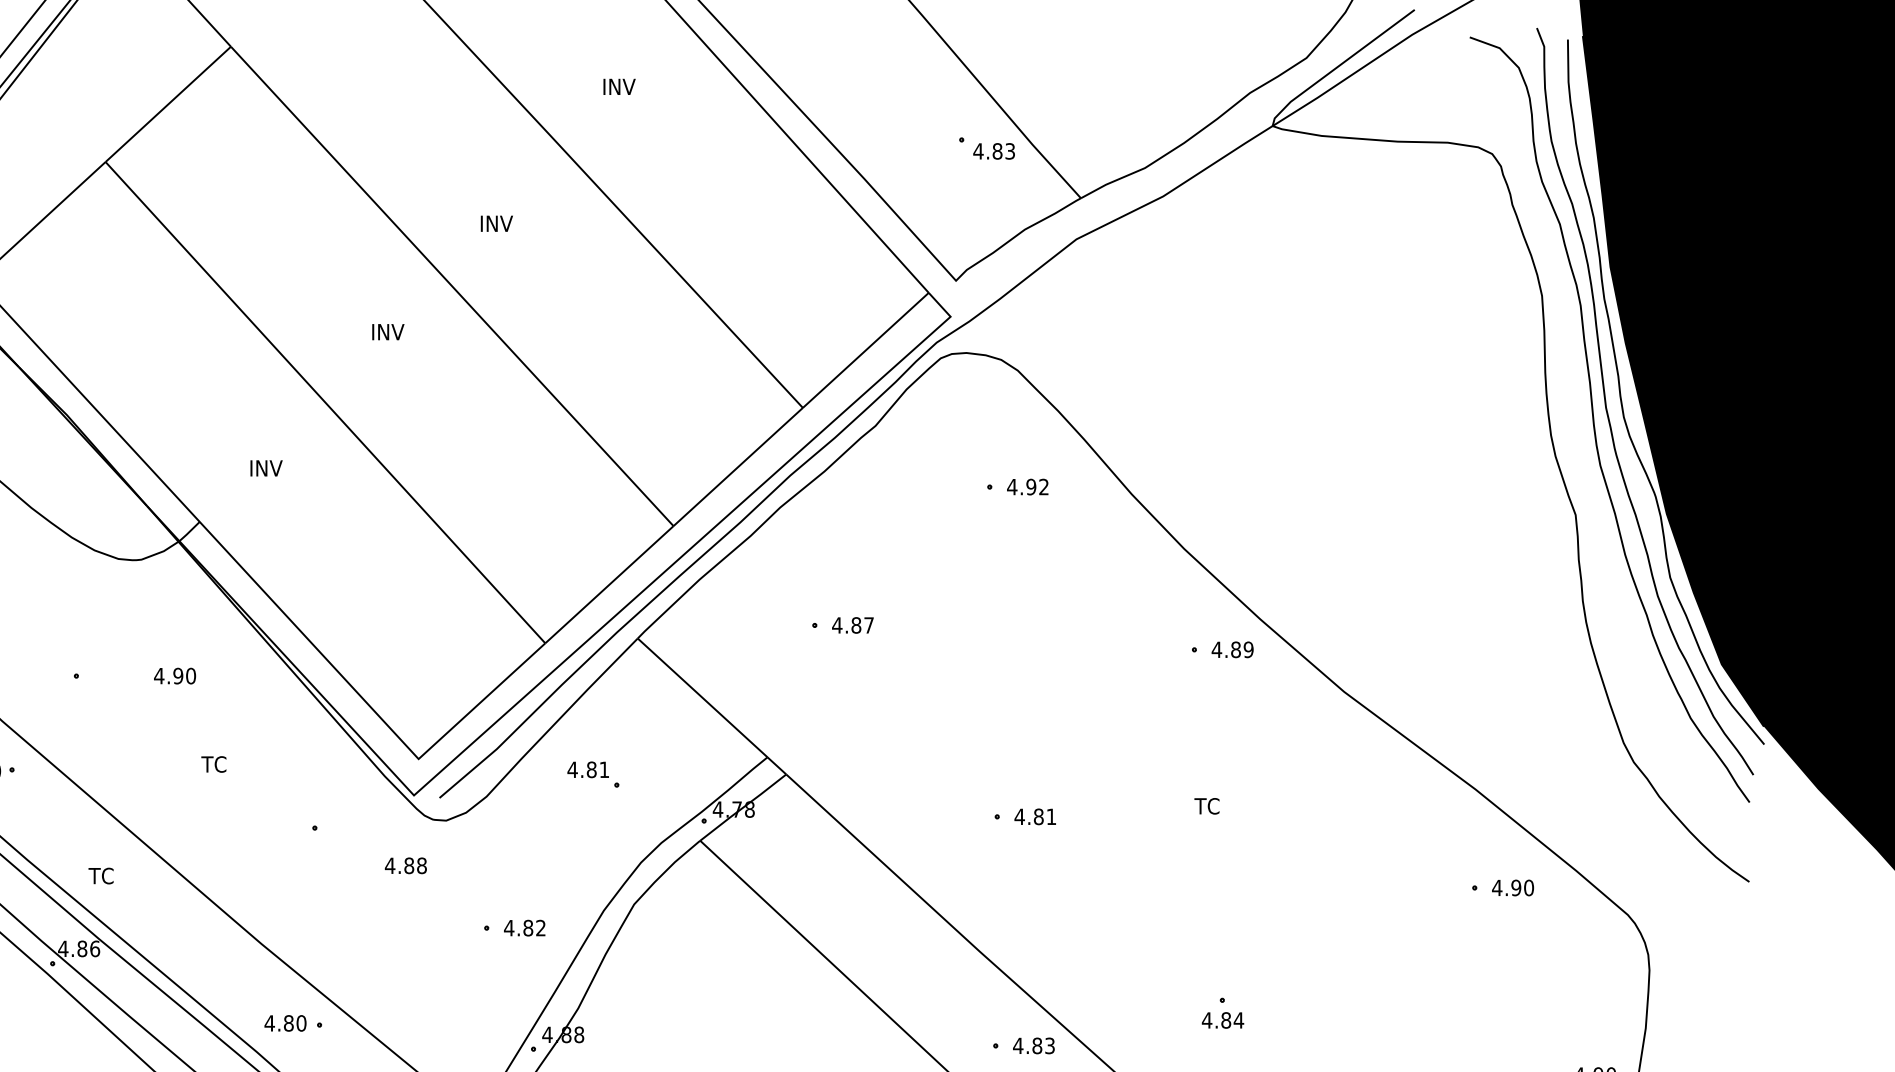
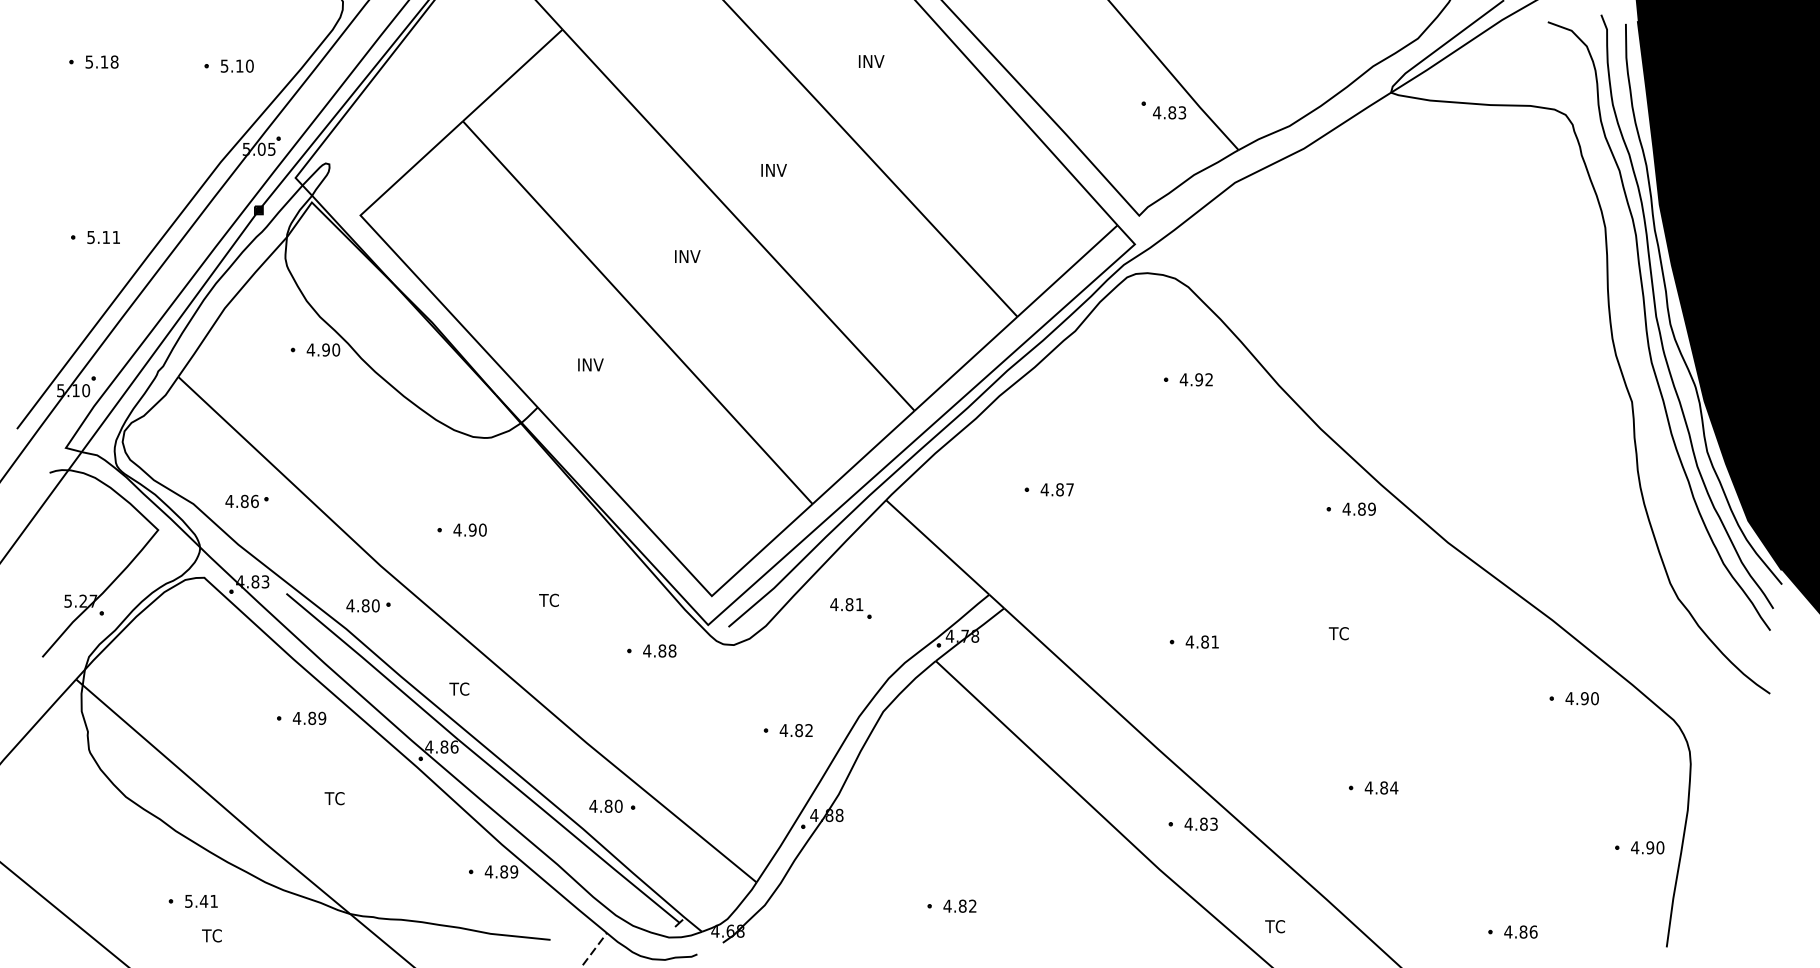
text: (174, 675) -> (469, 529), moved
text: (405, 865) -> (659, 650), moved
text: (1222, 1019) -> (1381, 787), moved

